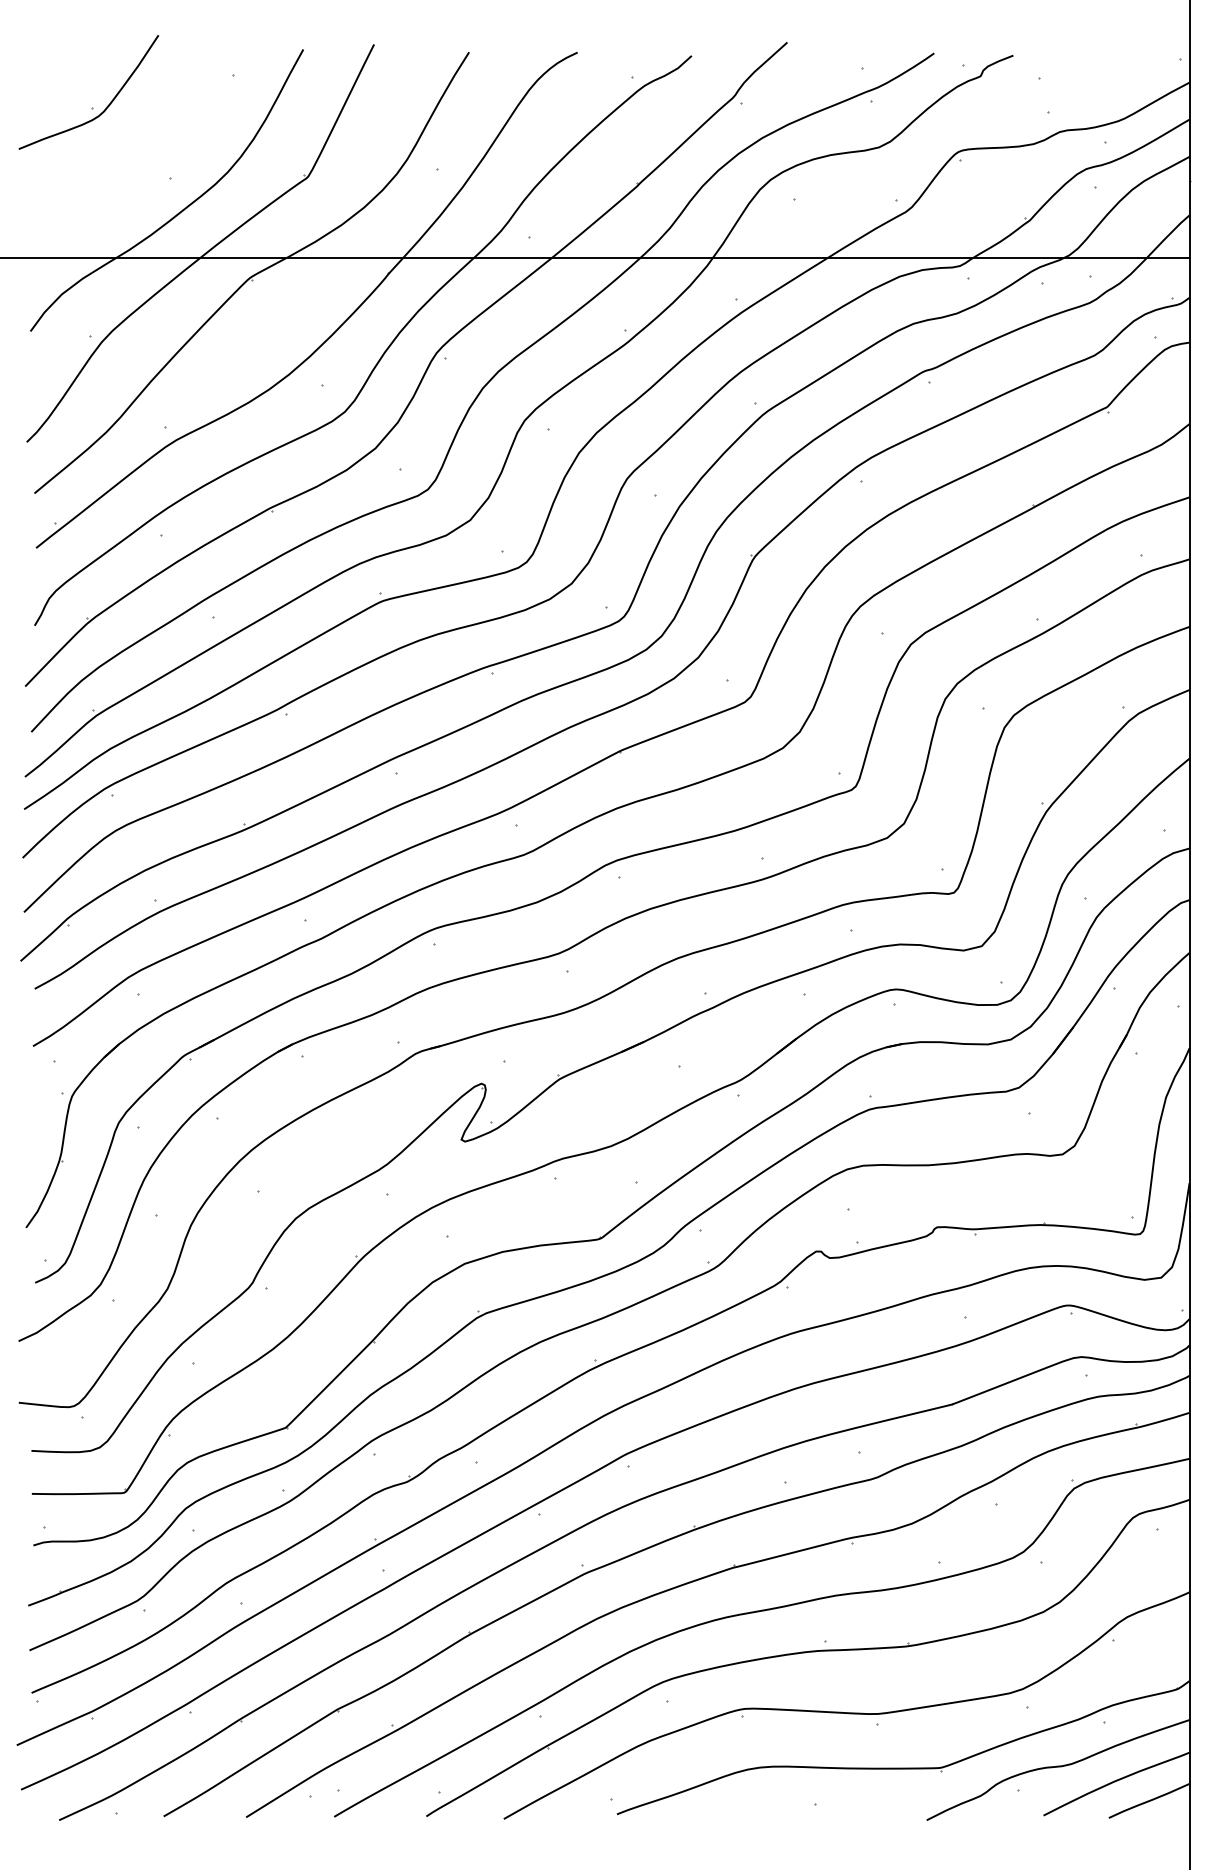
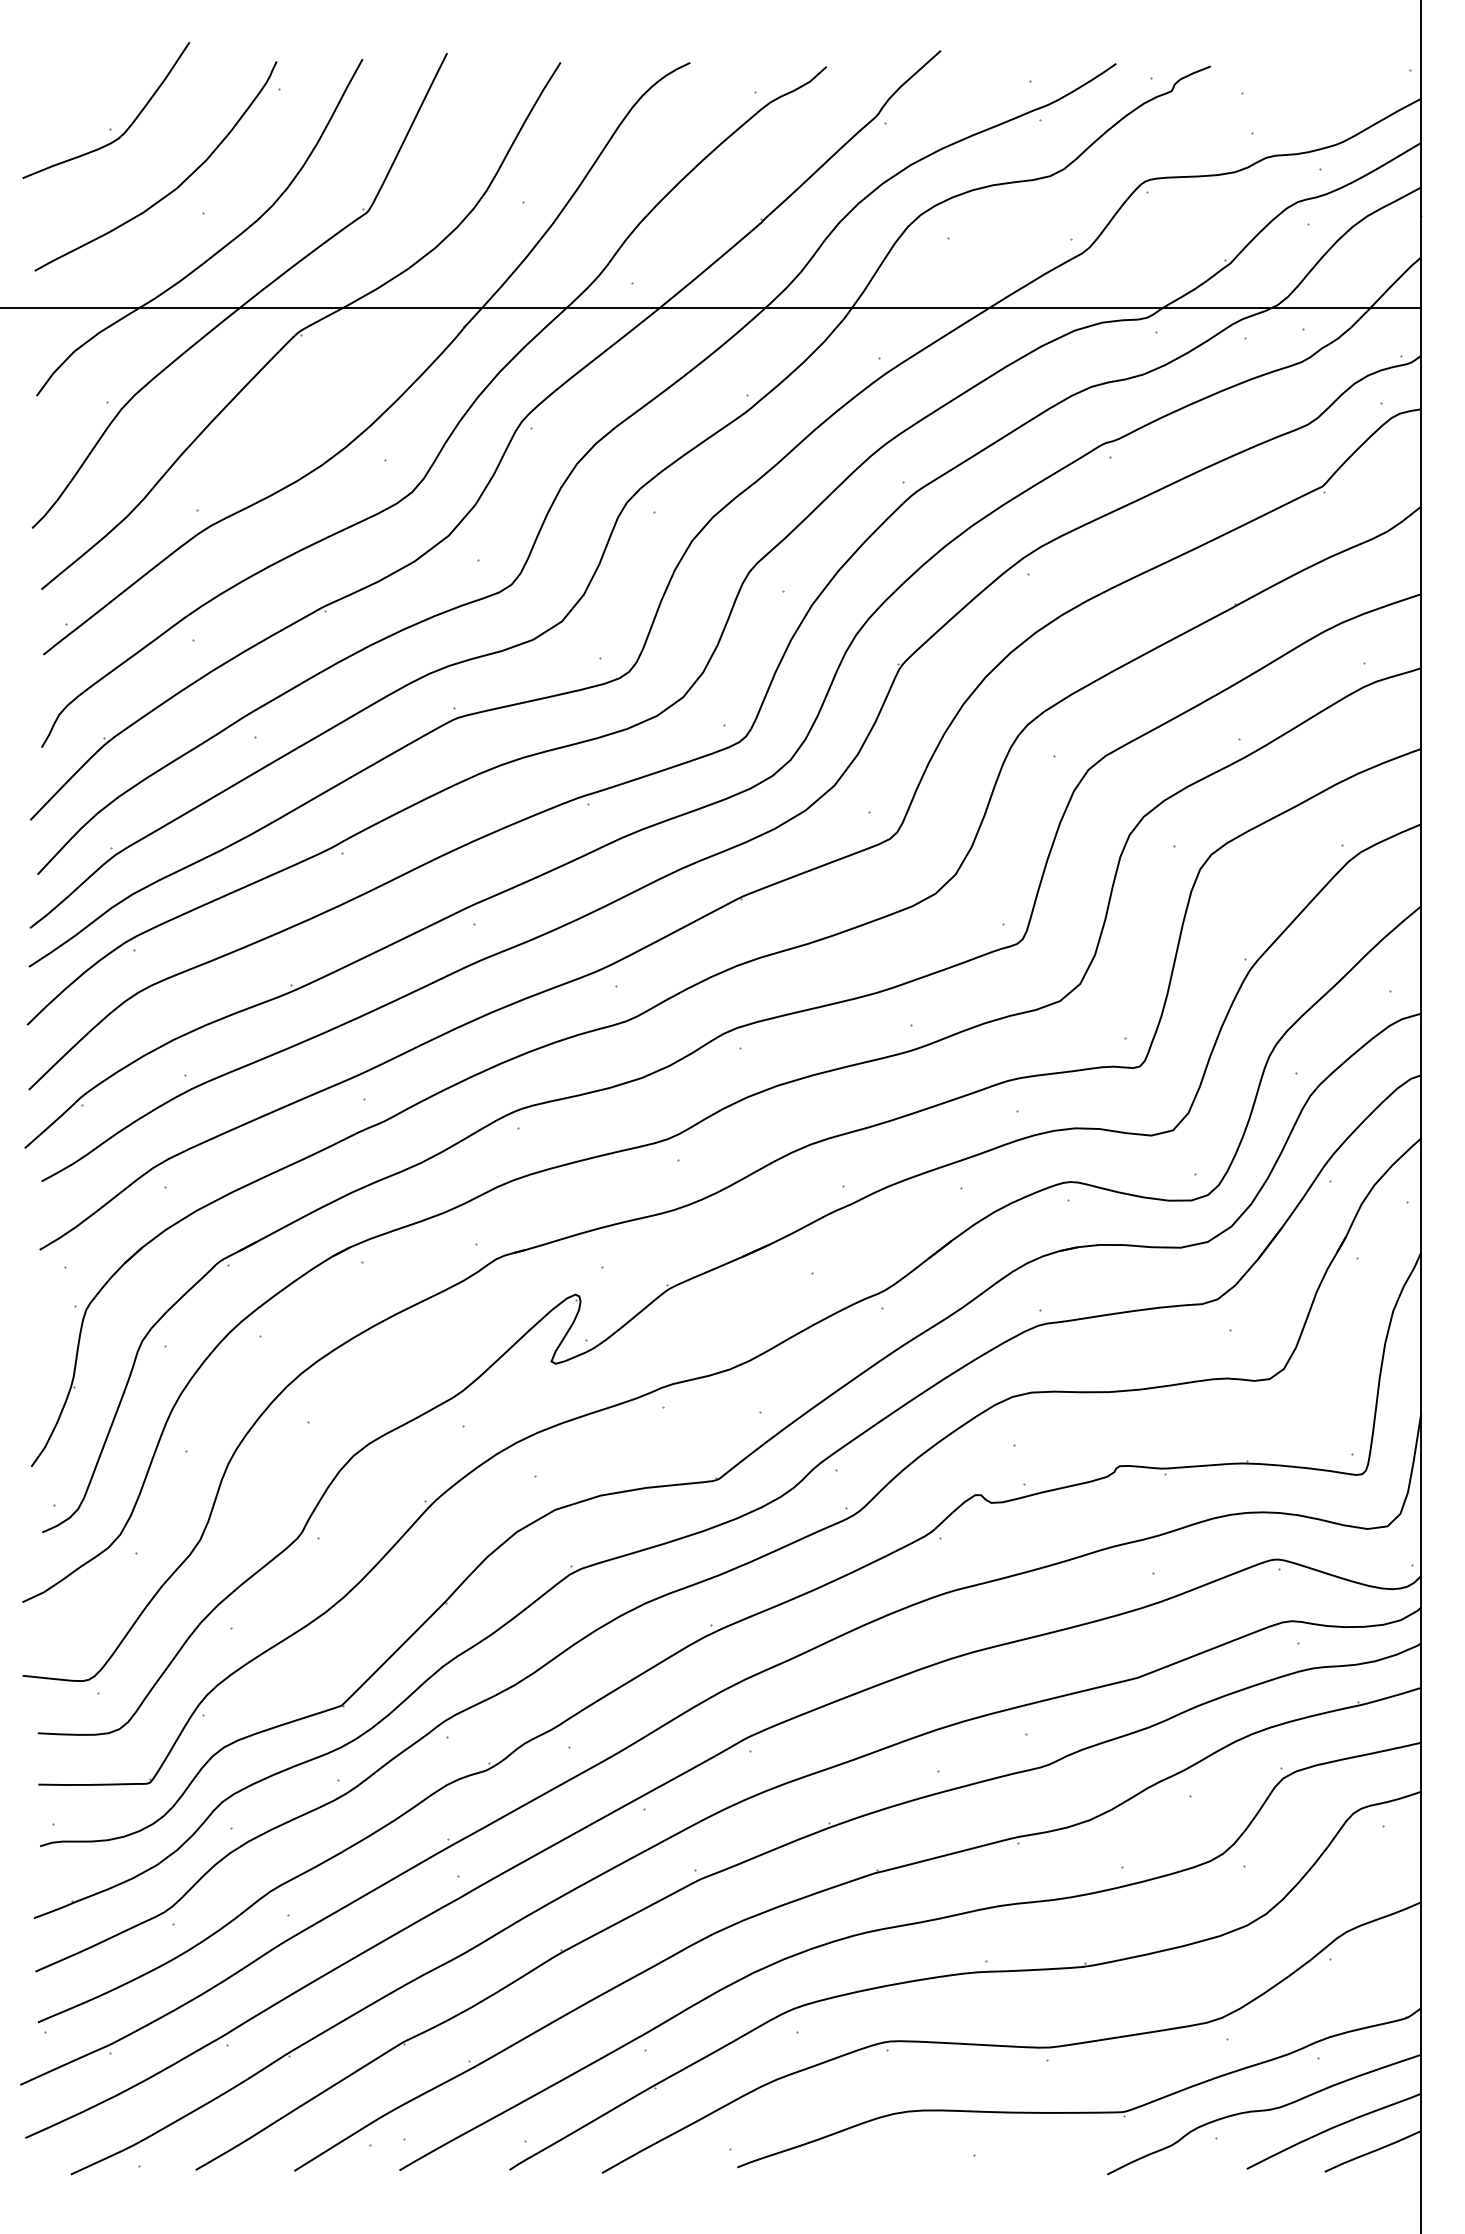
curve: (142, 160) -> (170, 191), added

